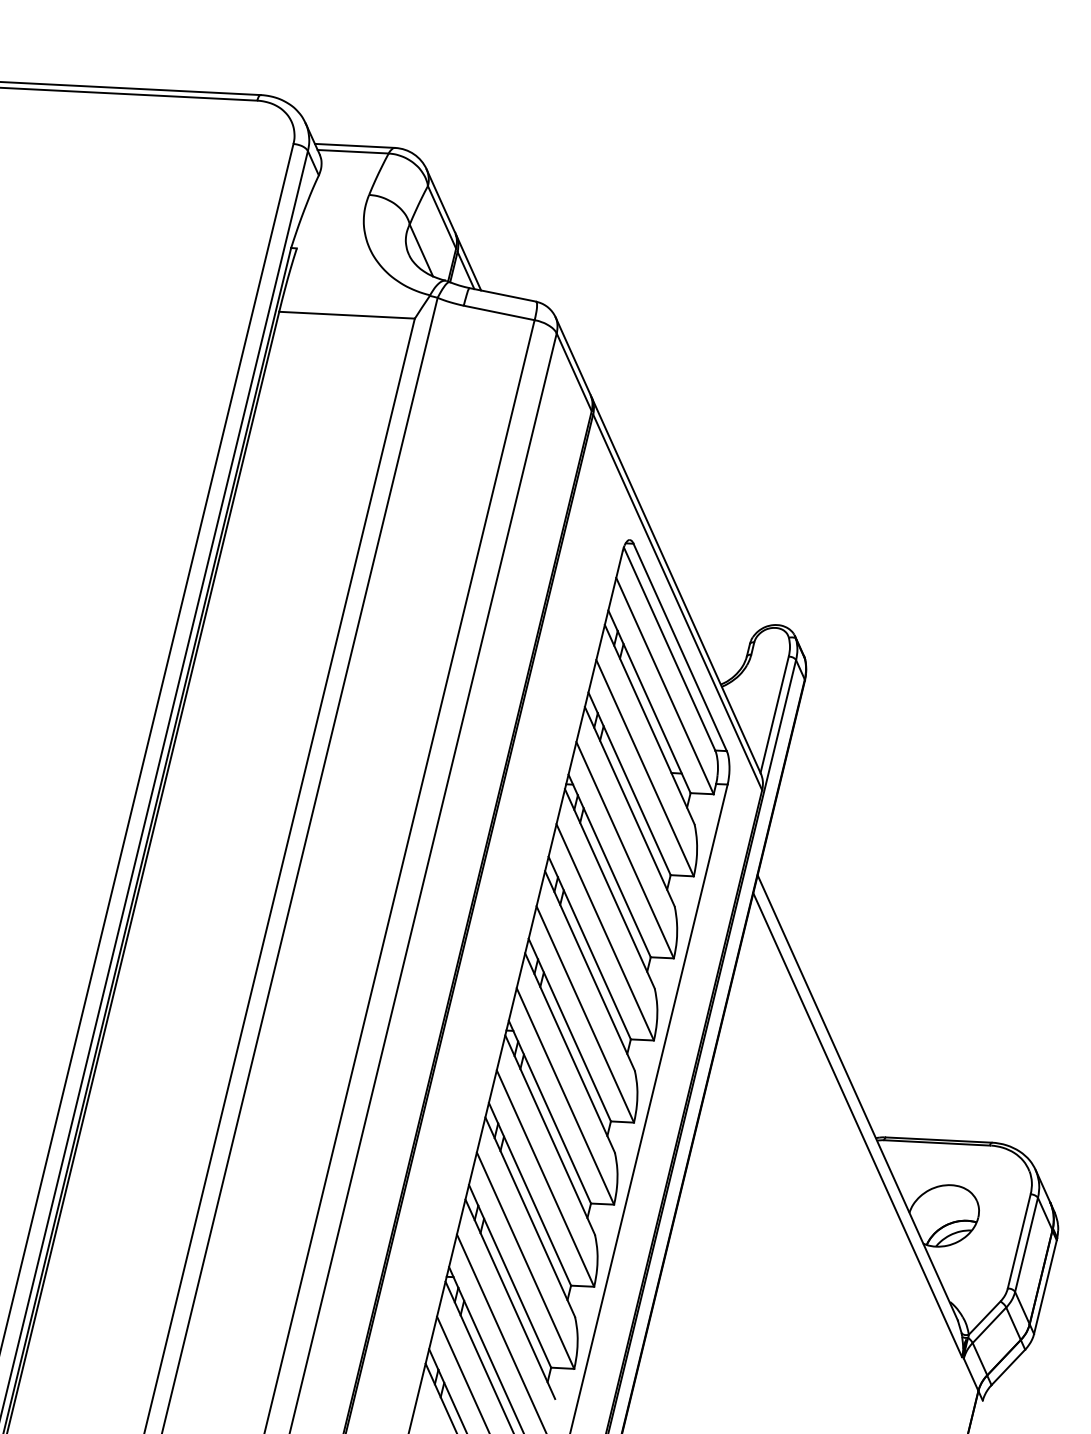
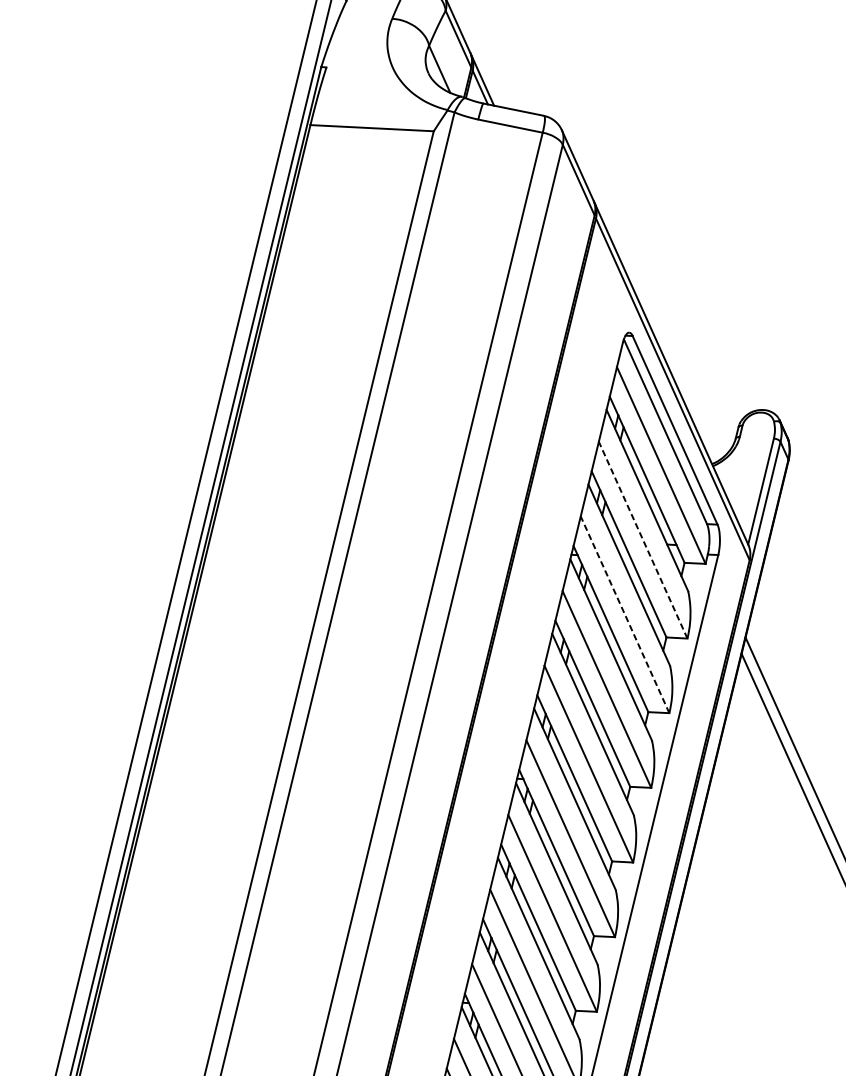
line: (645, 768) -> (643, 540), solid -> dashed
line: (625, 850) -> (625, 615), solid -> dashed

